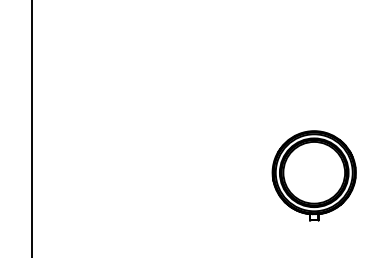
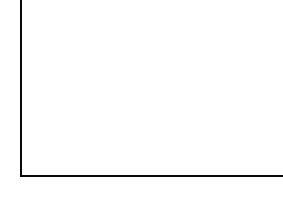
part: (313, 176) -> (226, 114), removed

